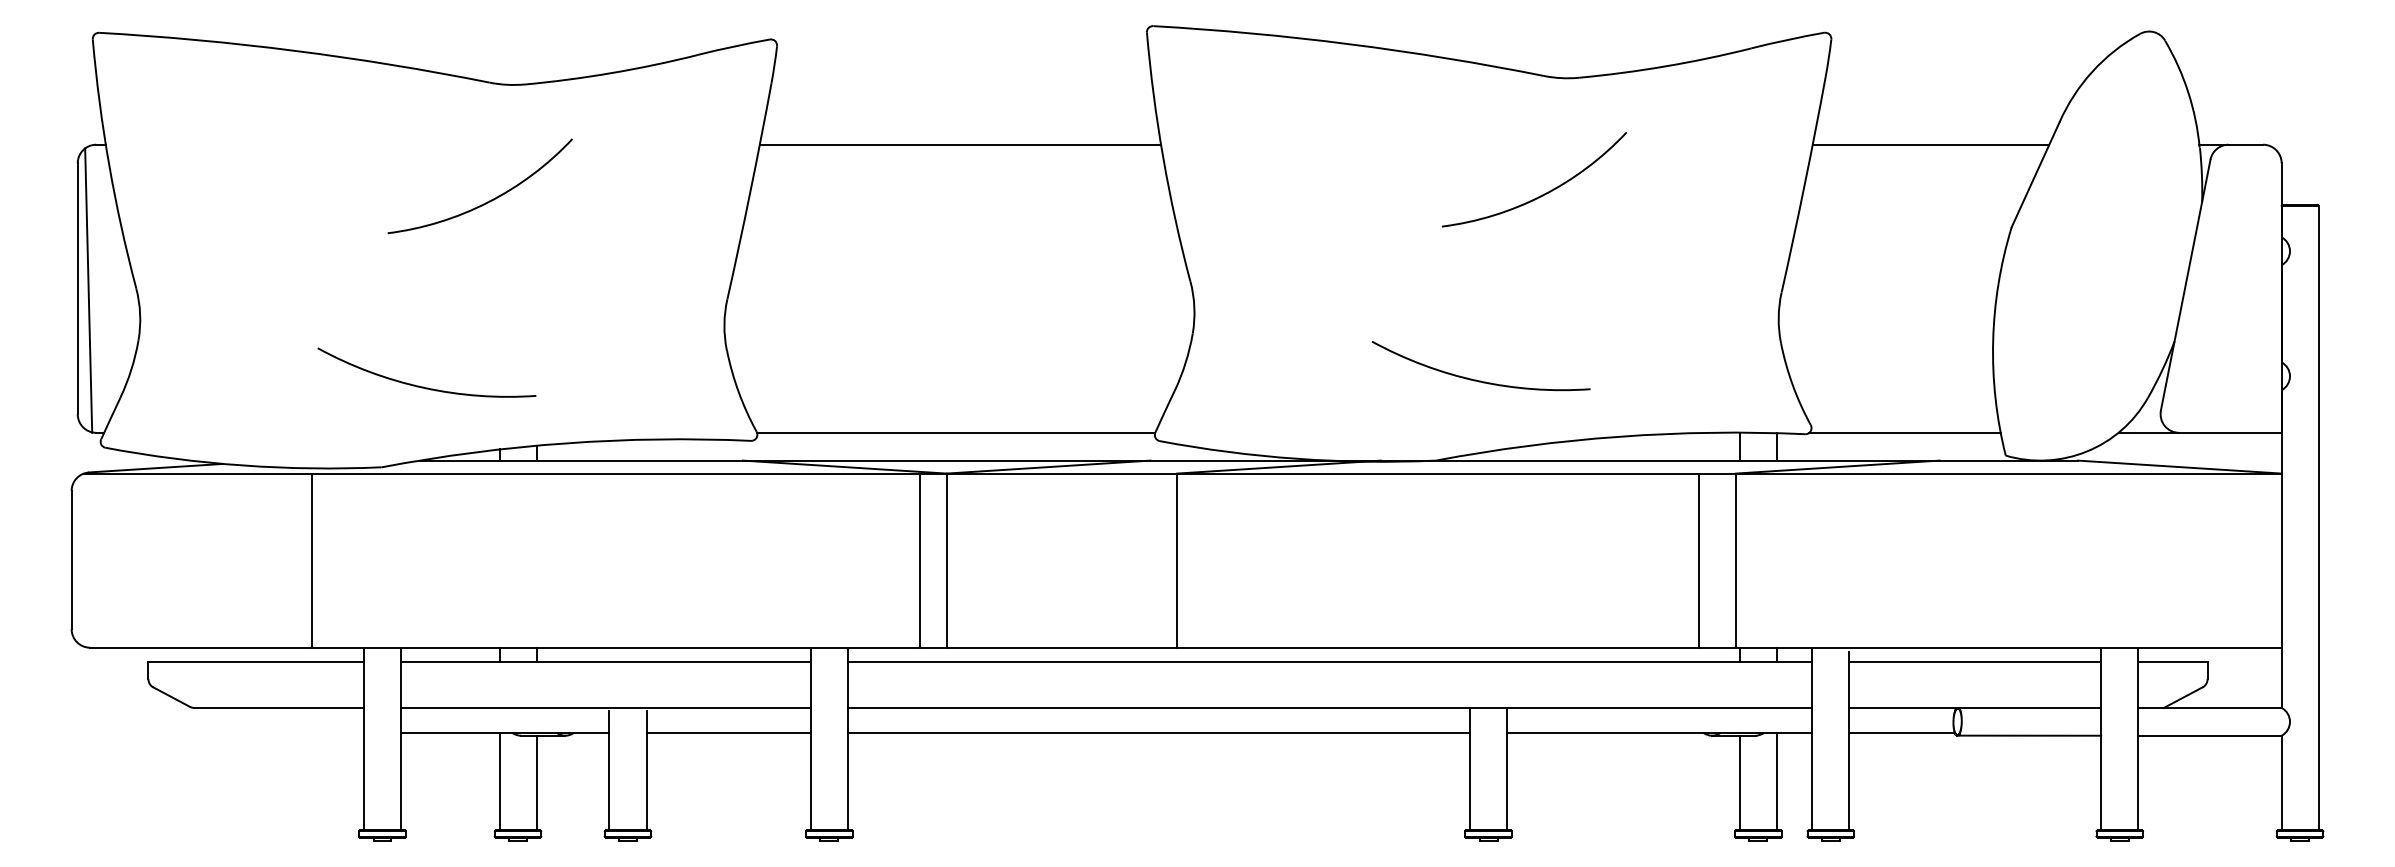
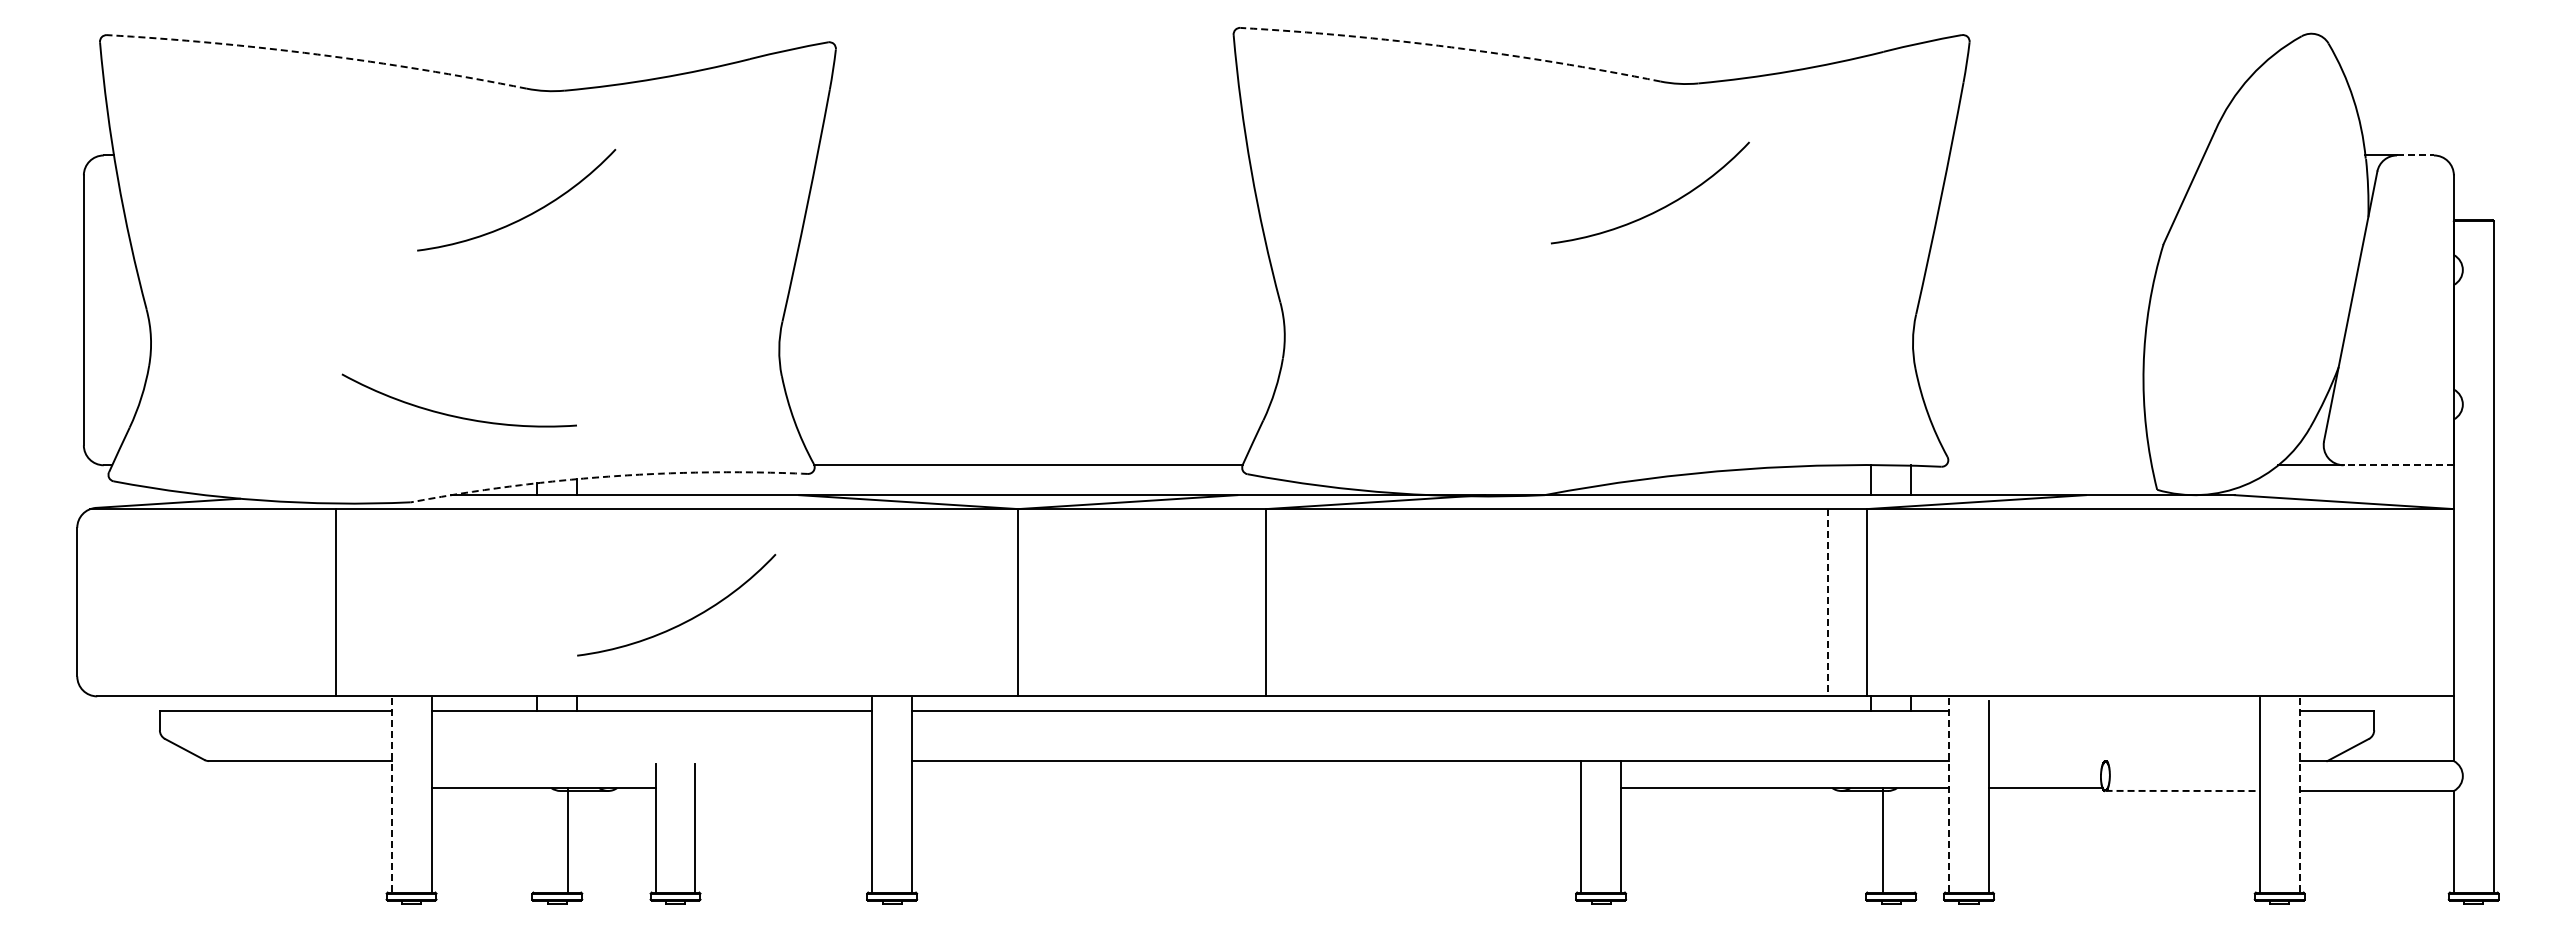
arc: (1349, 44) -> (1451, 47), solid -> dashed
arc: (295, 50) -> (317, 54), solid -> dashed
line: (959, 144) -> (1032, 155), removed
line: (1930, 144) -> (2076, 155), removed
line: (2245, 144) -> (2415, 155), solid -> dashed
line: (88, 290) -> (95, 312), removed
arc: (1478, 380) -> (1590, 408), removed
line: (1904, 433) -> (2048, 465), removed
line: (2230, 433) -> (2398, 465), solid -> dashed
arc: (565, 443) -> (608, 476), solid -> dashed
line: (919, 560) -> (989, 602), removed
line: (1699, 560) -> (1827, 602), solid -> dashed
arc: (636, 578) -> (684, 621), added
line: (1974, 661) -> (2123, 711), removed
line: (605, 708) -> (651, 761), removed
line: (1974, 708) -> (2123, 761), removed
line: (728, 733) -> (783, 788), removed
line: (1158, 733) -> (1246, 788), removed
line: (2030, 735) -> (2183, 790), solid -> dashed
line: (1812, 738) -> (1949, 794), solid -> dashed
line: (363, 739) -> (391, 795), solid -> dashed
line: (2138, 739) -> (2299, 795), solid -> dashed
line: (499, 781) -> (568, 840), moved
line: (1777, 781) -> (1883, 840), moved
line: (536, 782) -> (577, 841), removed
line: (1740, 782) -> (1871, 841), removed

